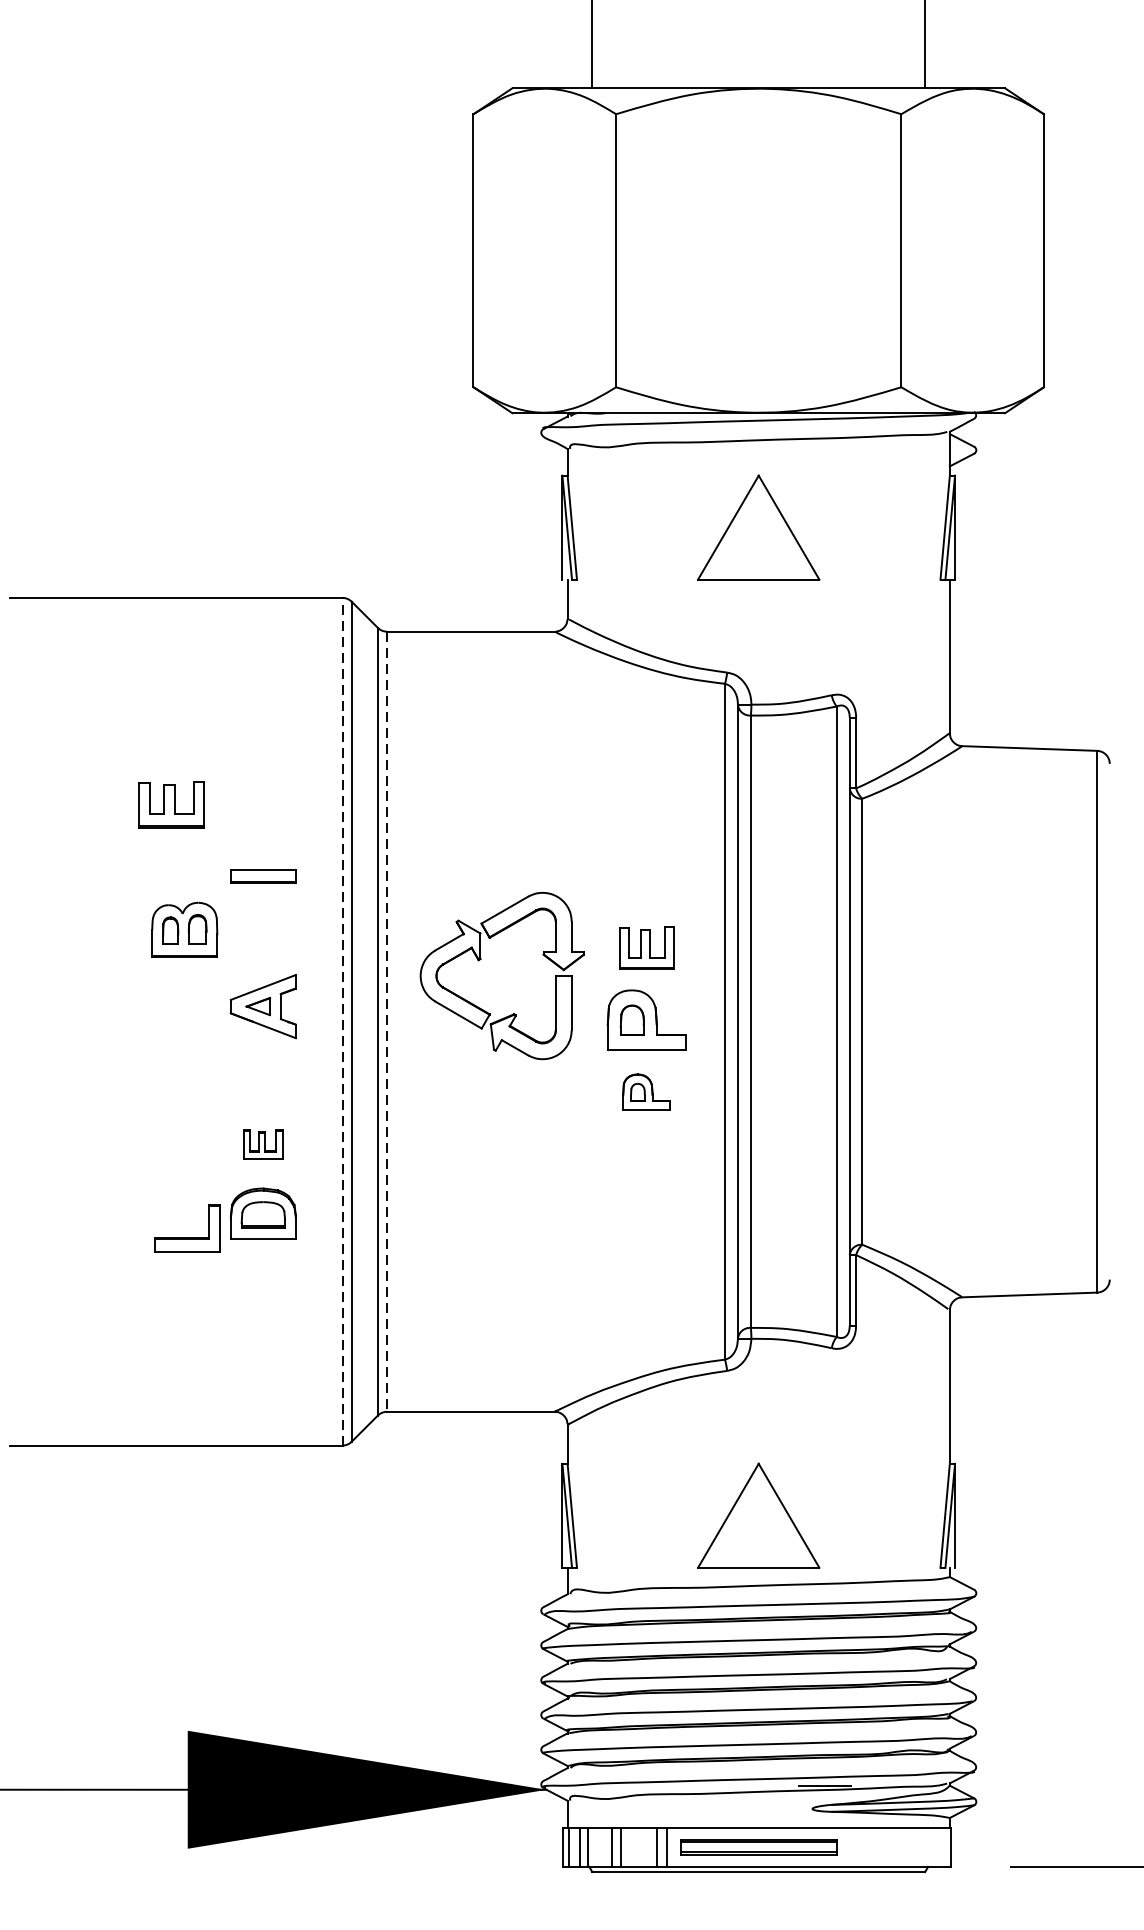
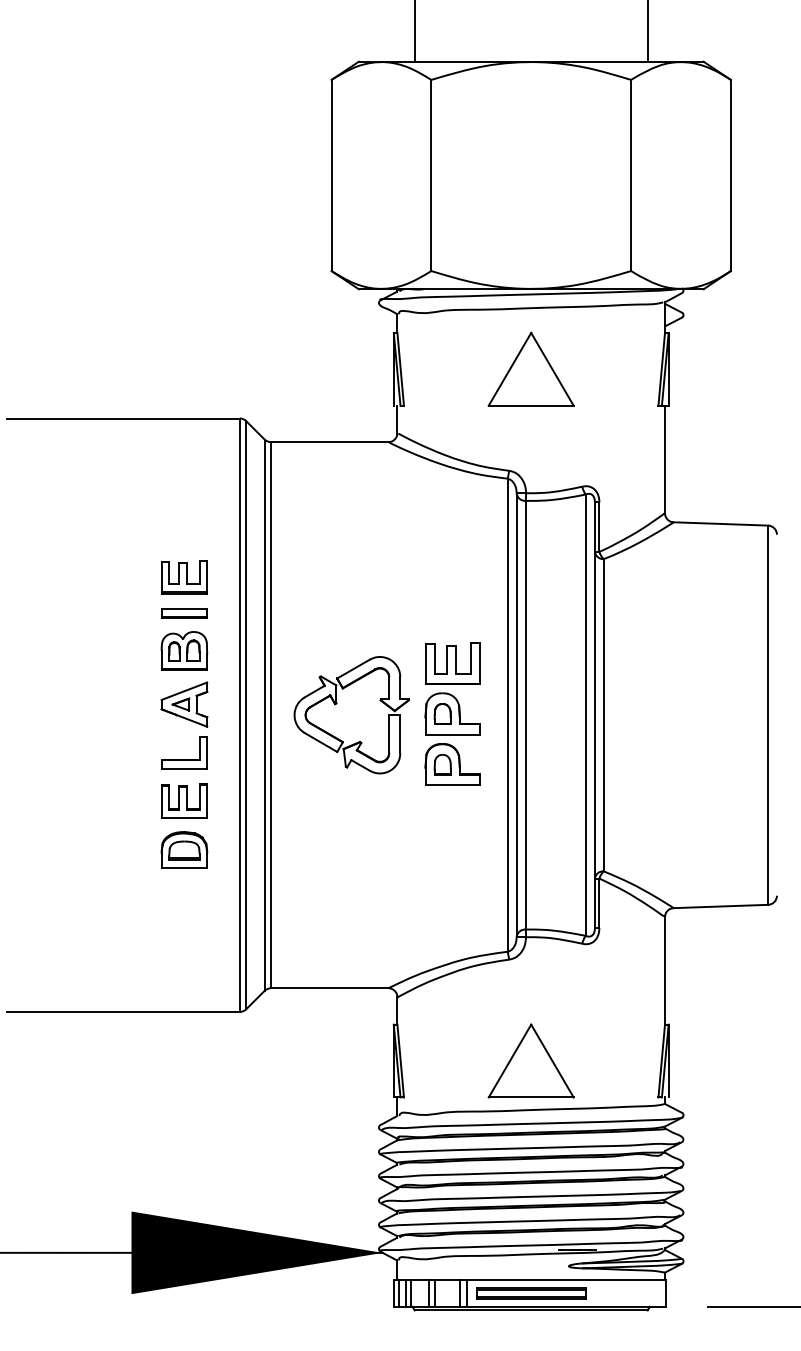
part: (172, 805) -> (184, 577), moved
part: (184, 929) -> (184, 650), moved
part: (646, 947) -> (452, 663), size x1.43
part: (482, 959) -> (337, 703), moved
line: (342, 1022) -> (239, 715), dashed -> solid
line: (387, 1022) -> (271, 715), dashed -> solid
part: (646, 1092) -> (452, 764), size x1.67
part: (263, 1143) -> (184, 800), size x1.67
part: (187, 1237) -> (184, 759), moved

